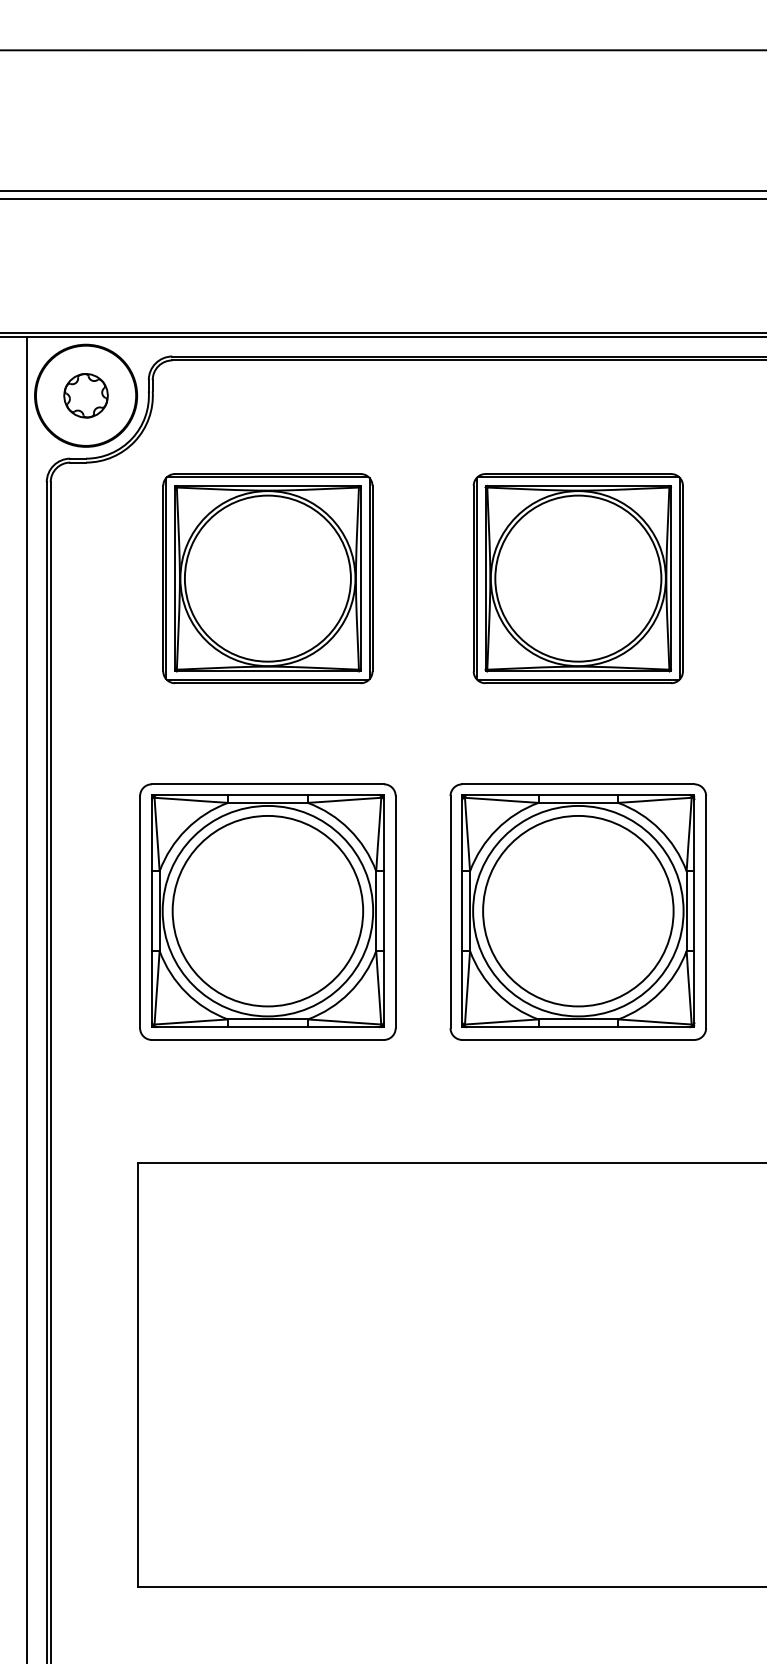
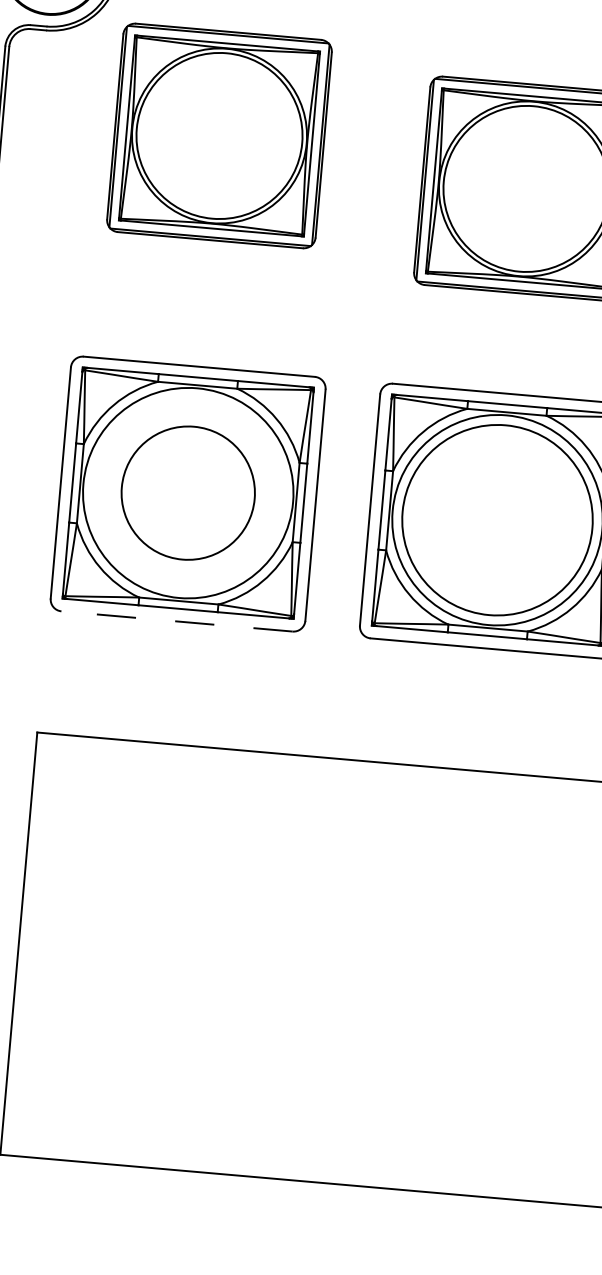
part: (267, 578) -> (219, 135), moved
circle: (267, 910) -> (187, 492), size x0.7
line: (267, 1039) -> (176, 620), solid -> dashed

